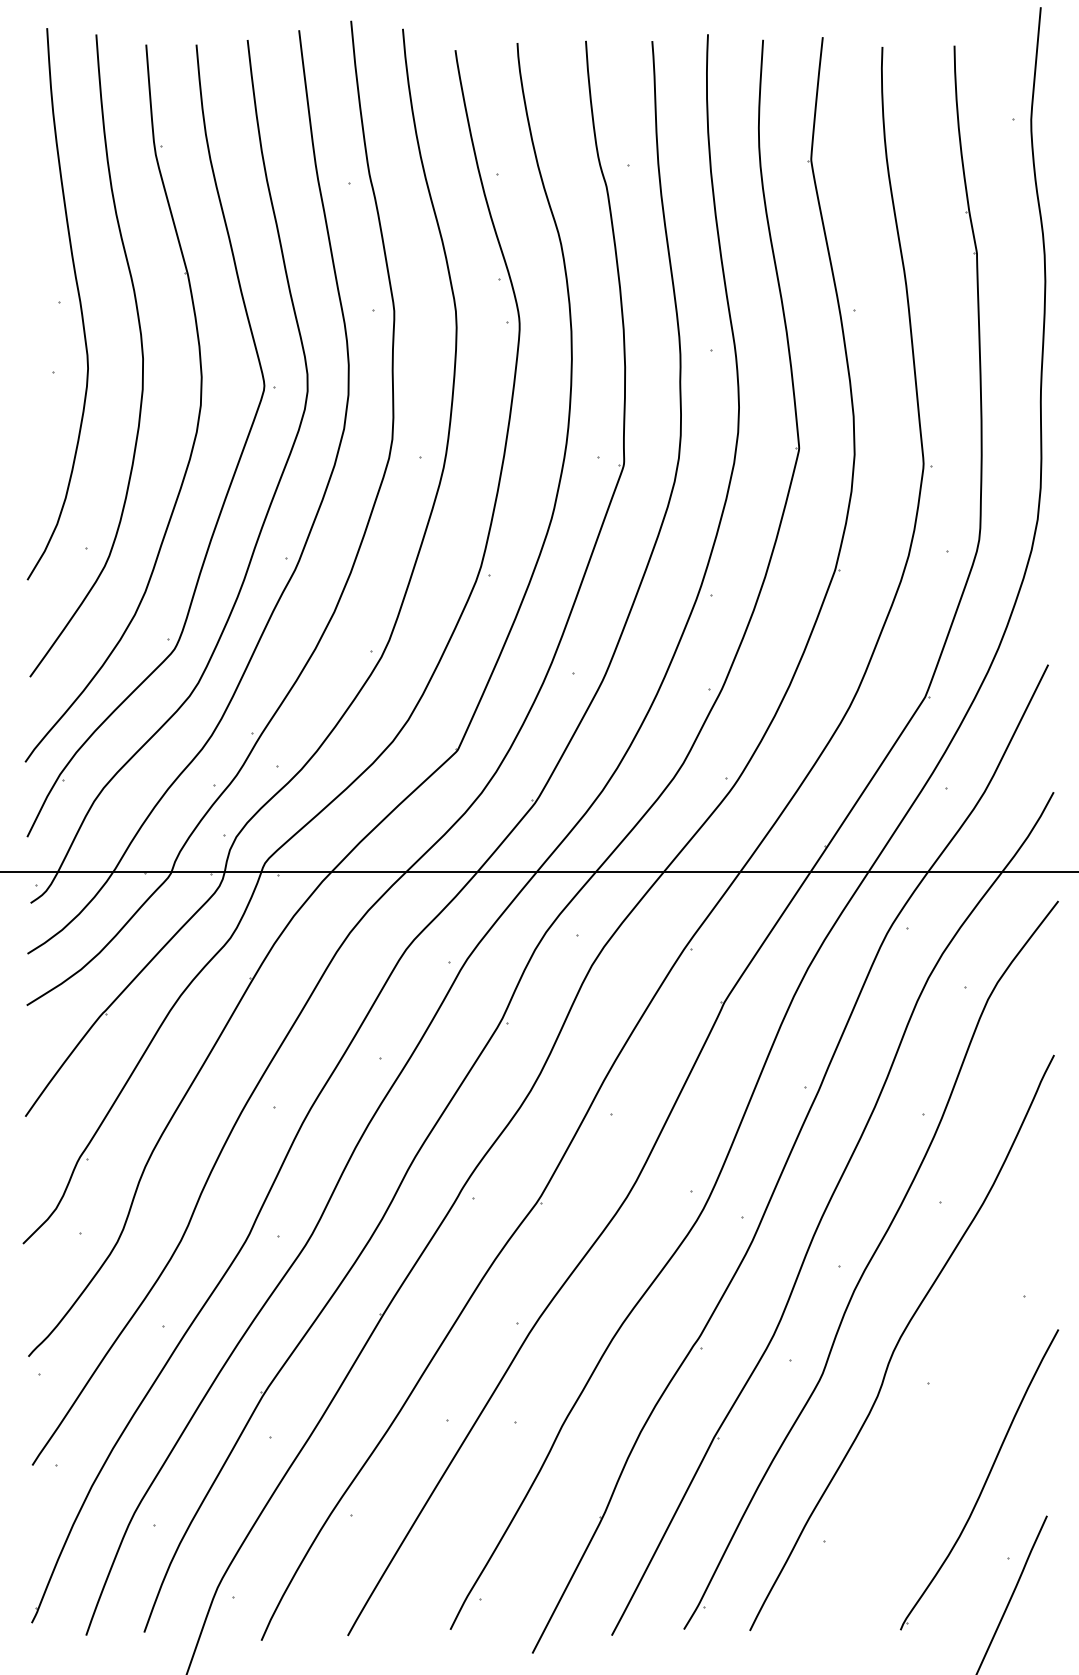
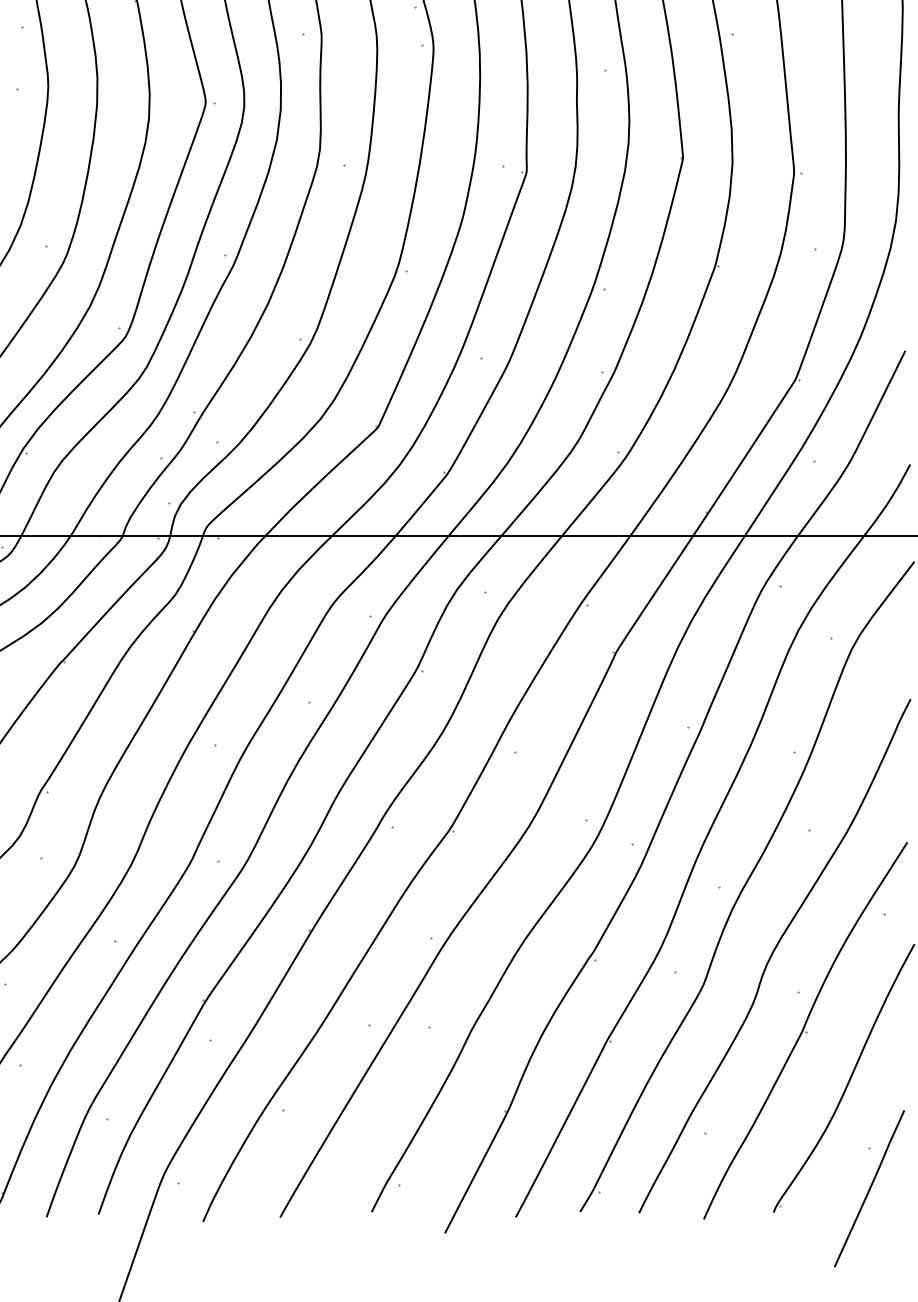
part: (936, 1426) -> (805, 1030), added

